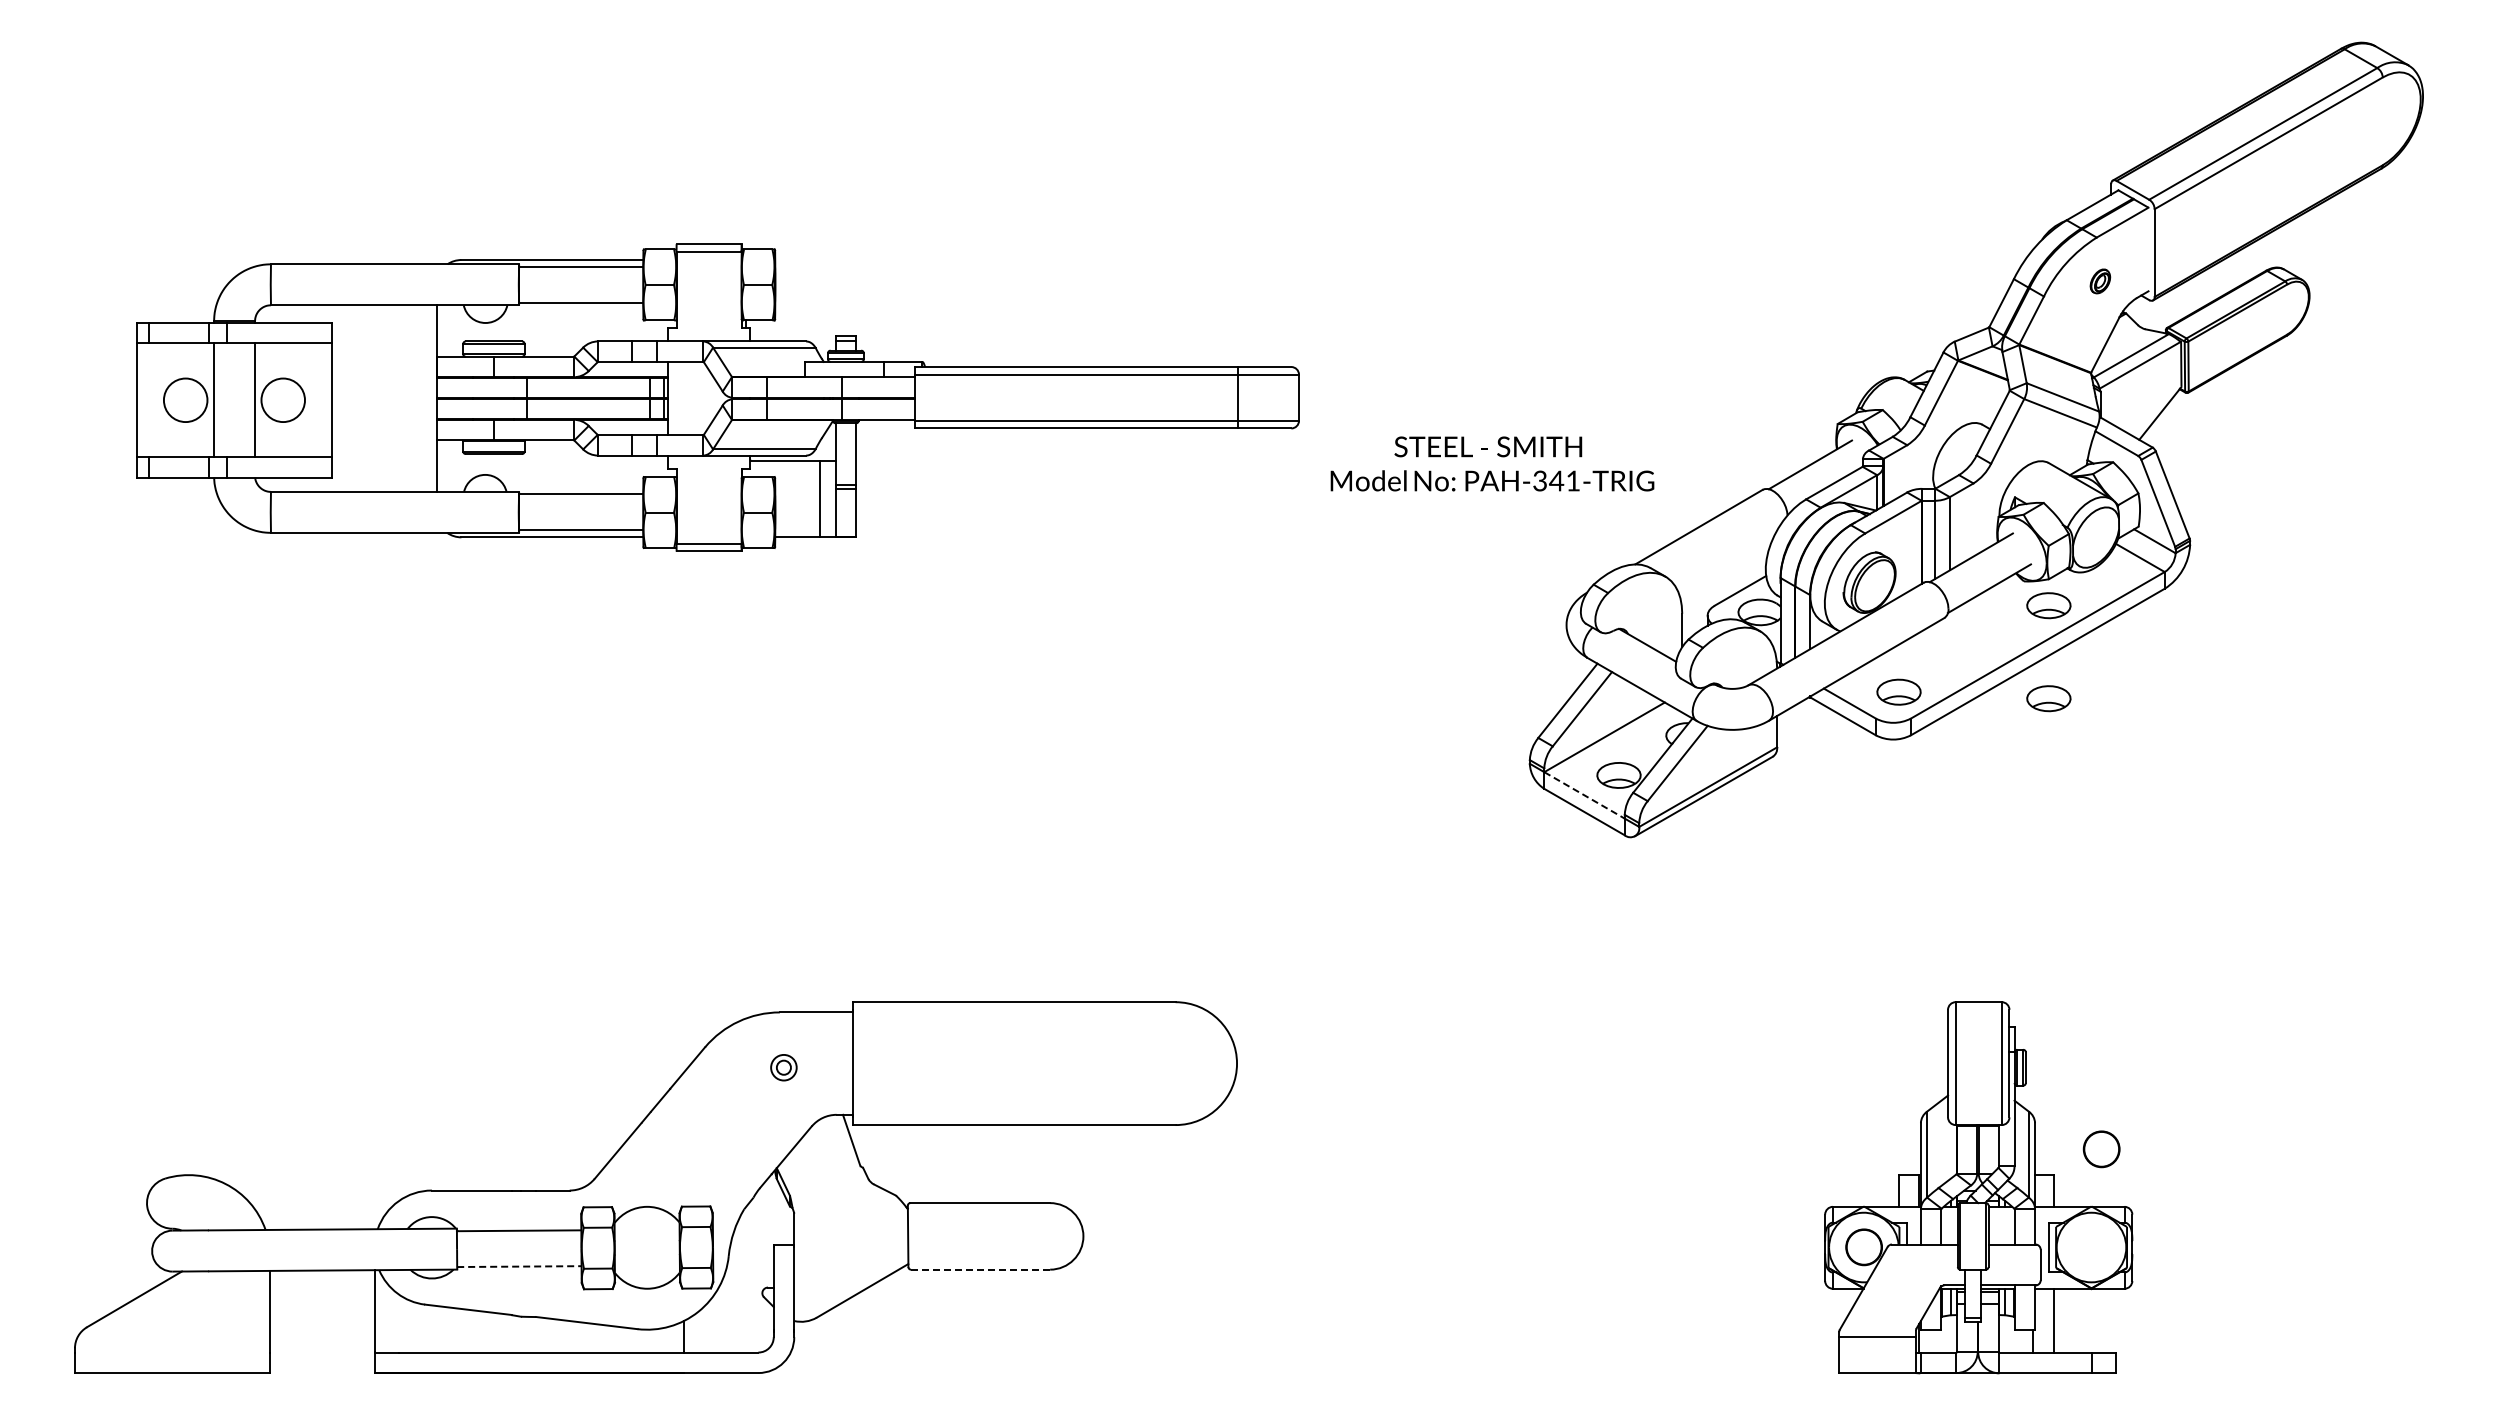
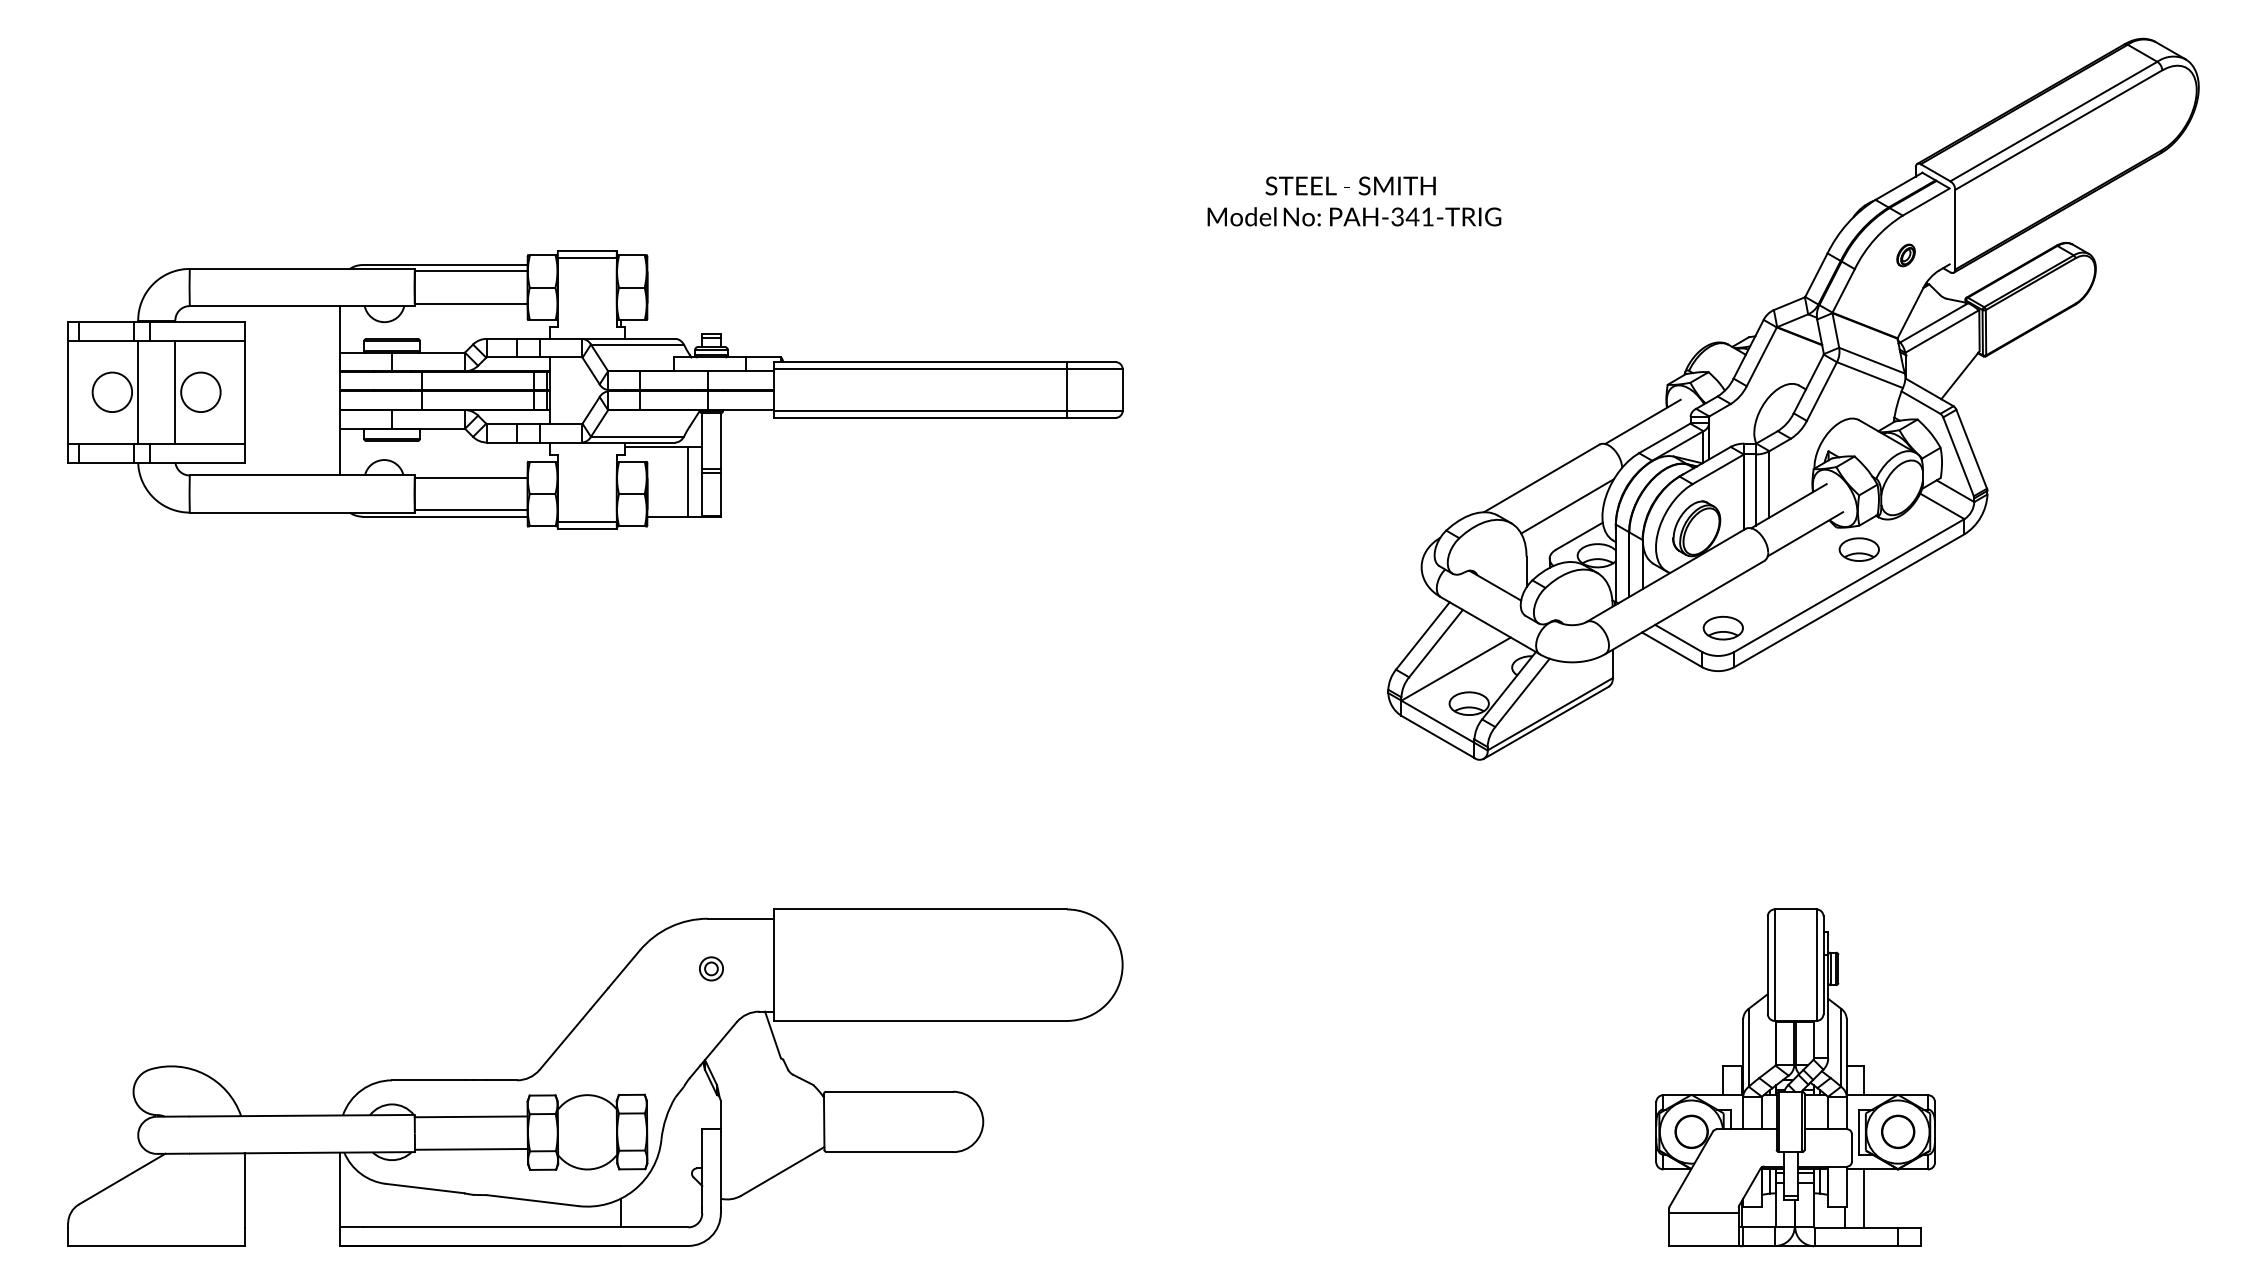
part: (717, 397) -> (594, 389), moved
text: (1492, 463) -> (1354, 201), moved
line: (1727, 557) -> (1567, 505), added
part: (2048, 698) -> (1858, 633), removed
line: (1584, 795) -> (1437, 721), dashed -> solid
part: (2101, 1149) -> (1897, 1132), moved
line: (519, 1266) -> (471, 1149), dashed -> solid
line: (980, 1269) -> (889, 1152), dashed -> solid

